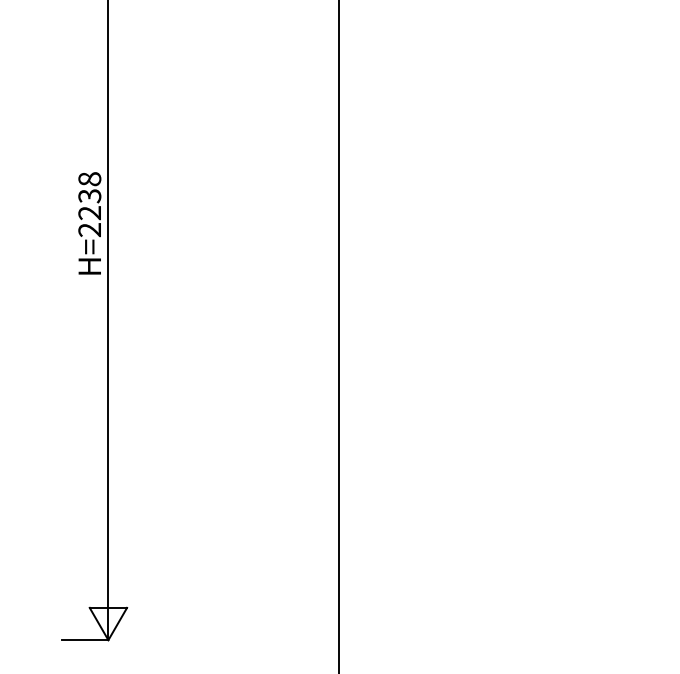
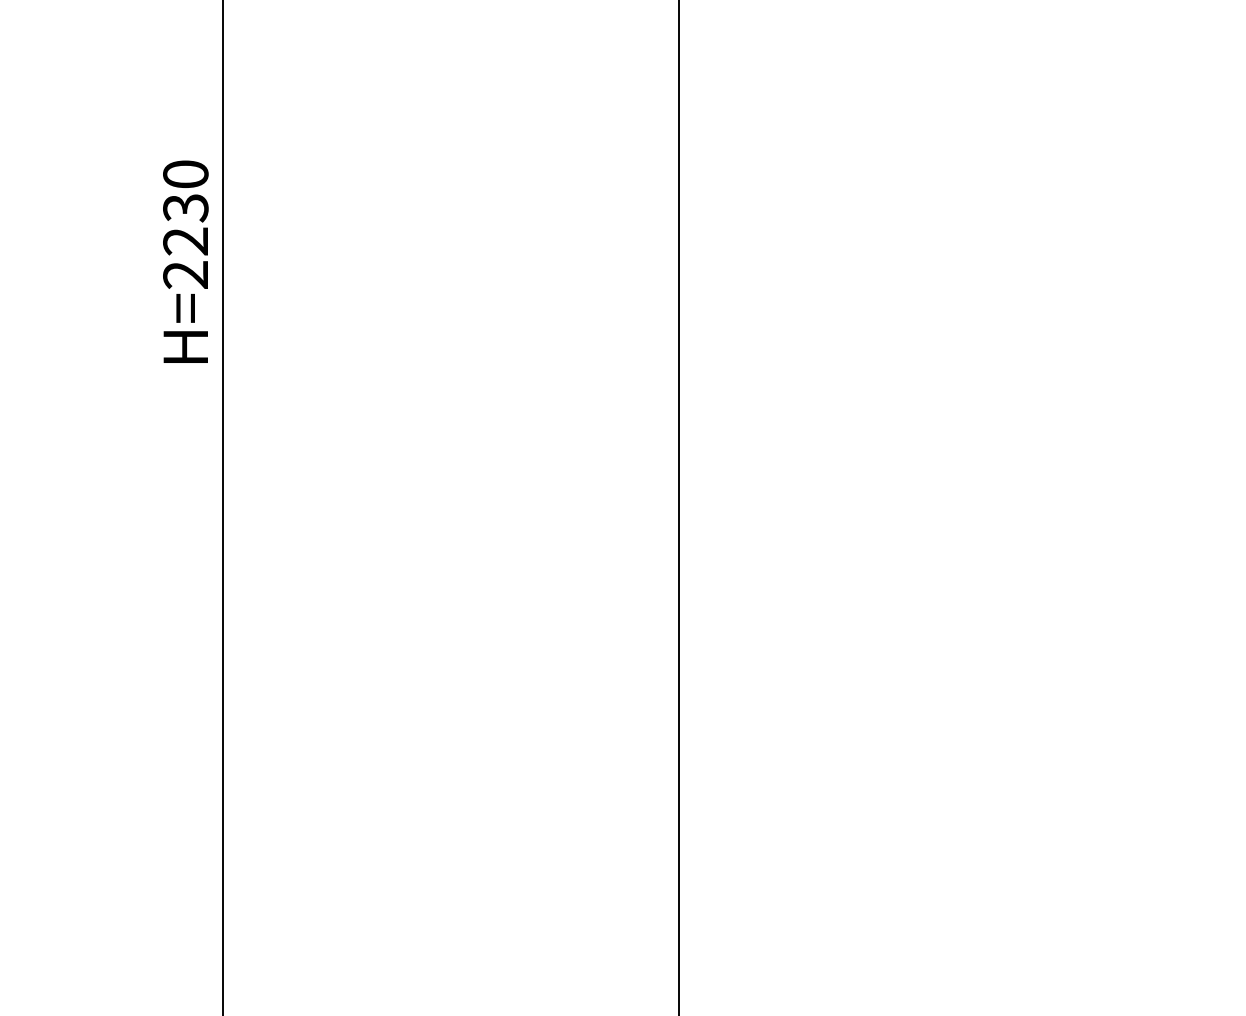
text: (90, 179) -> (187, 175), H=2238 -> H=2230

